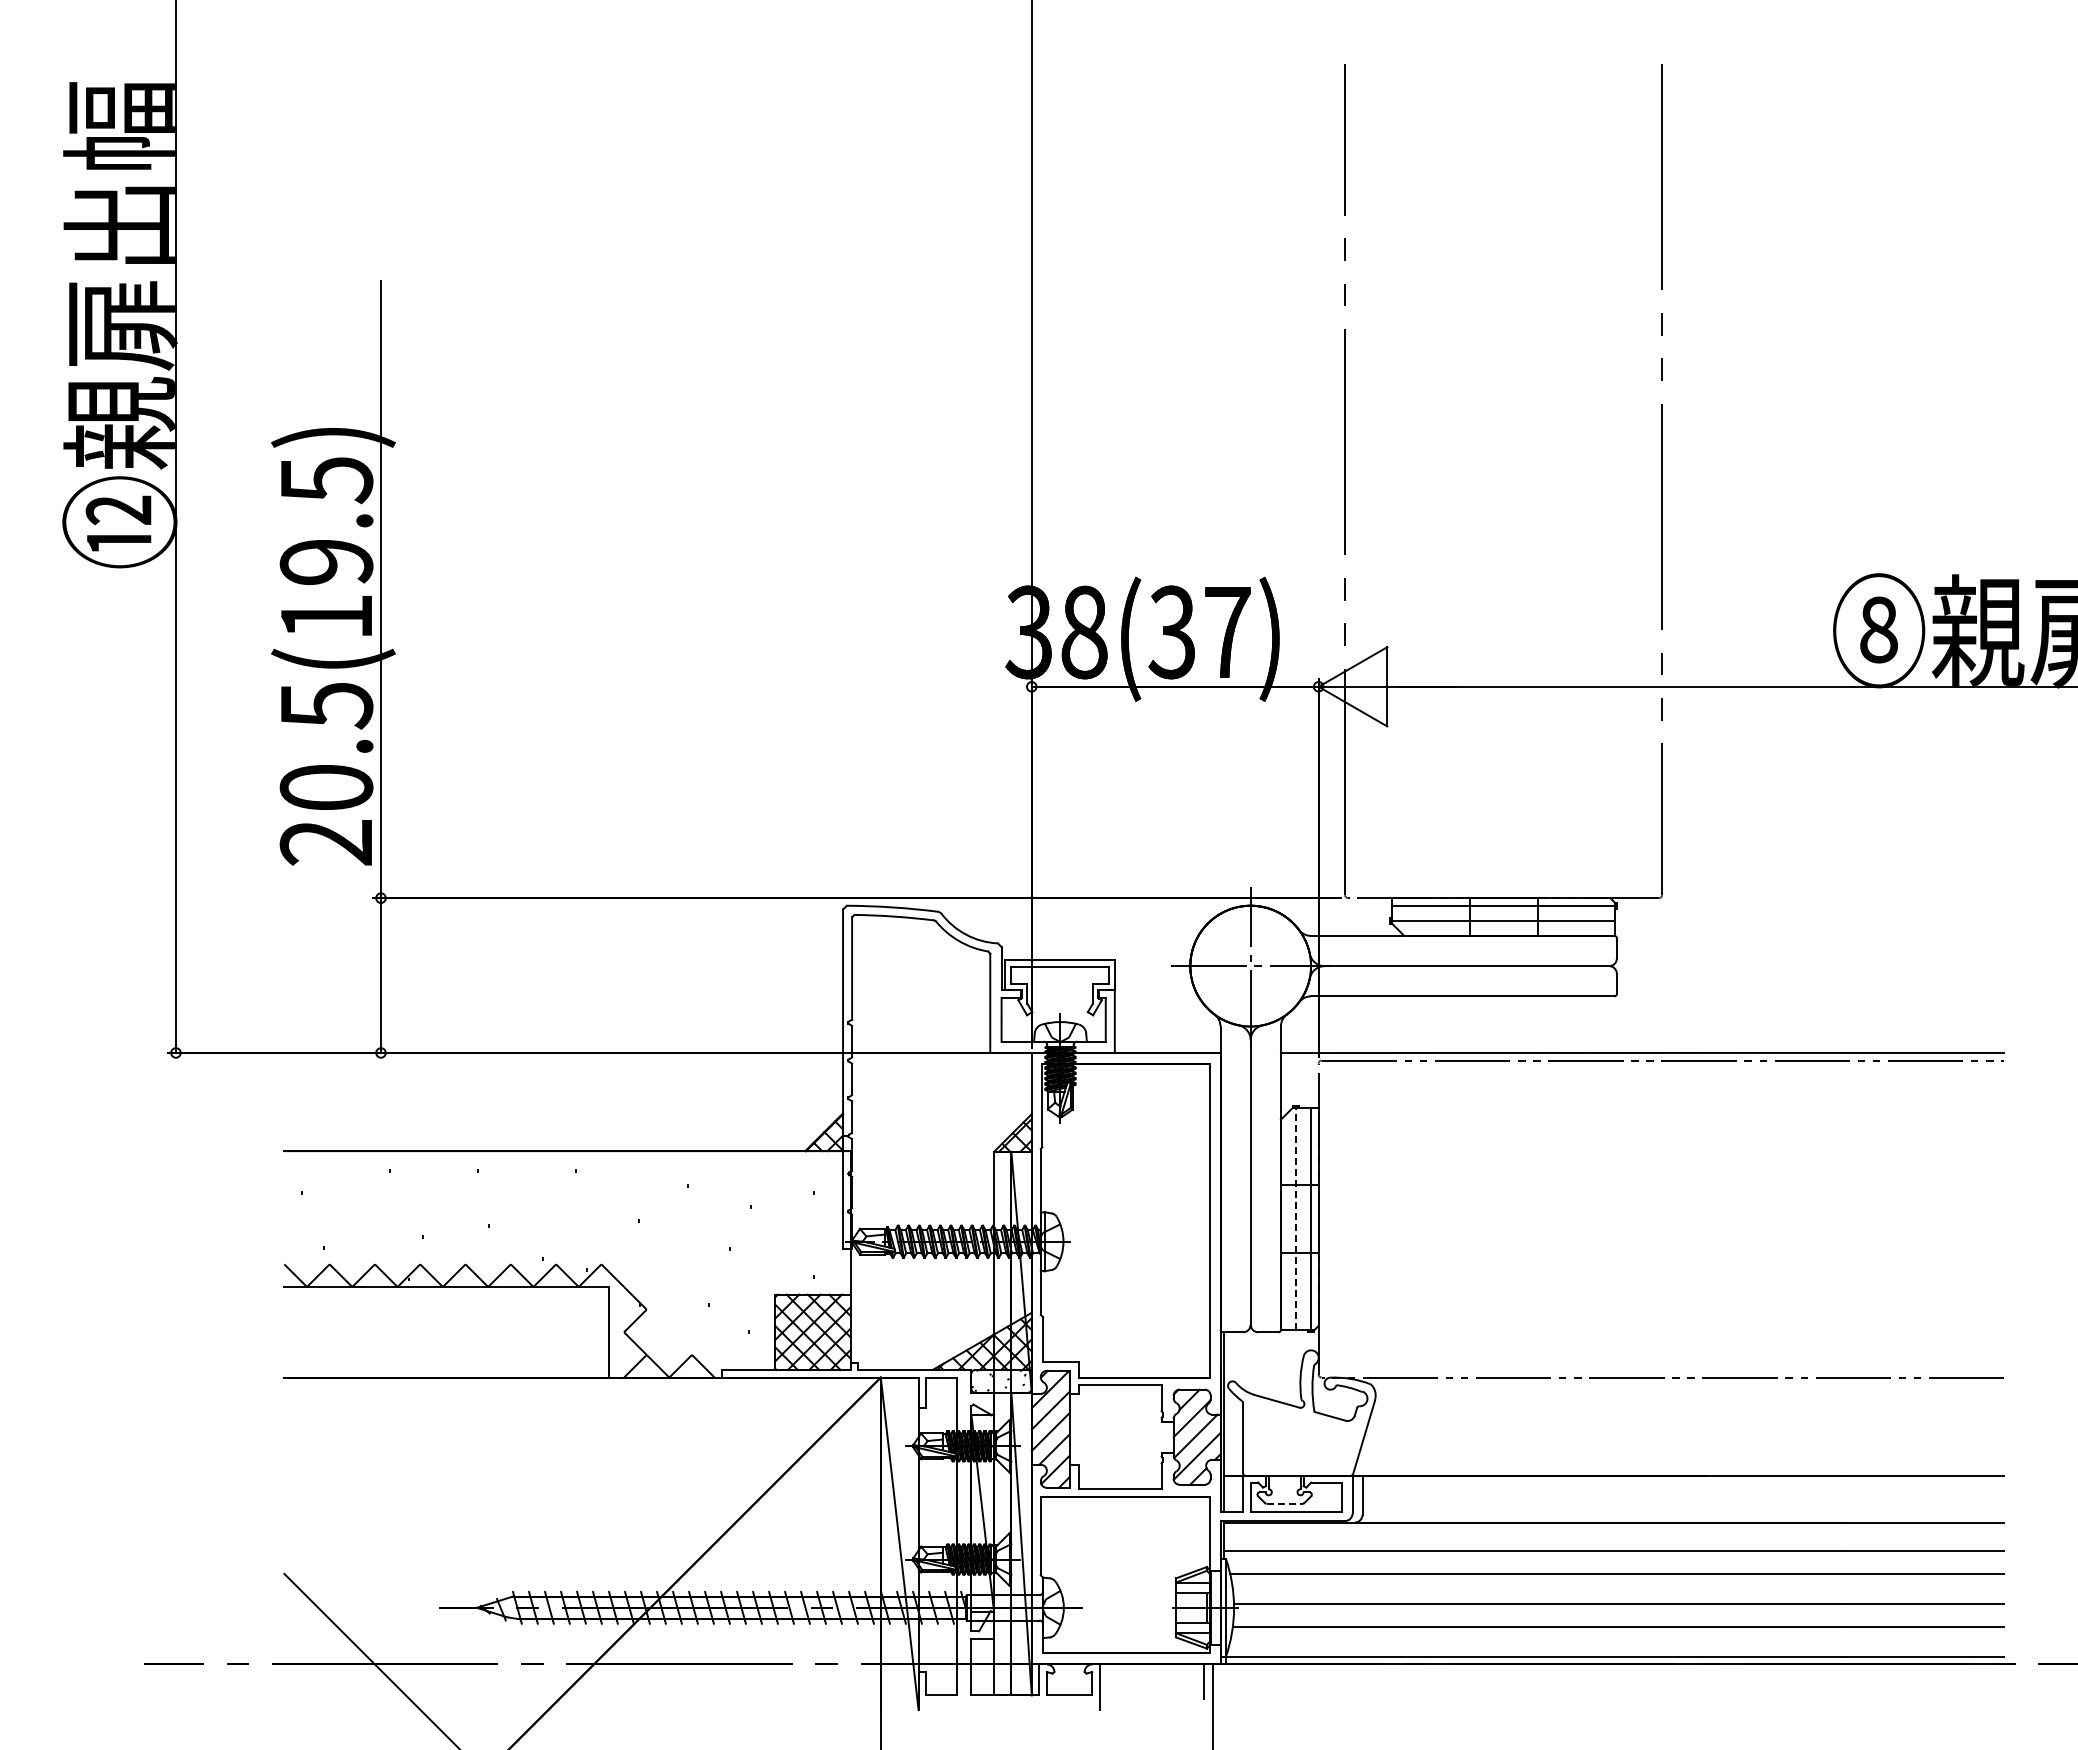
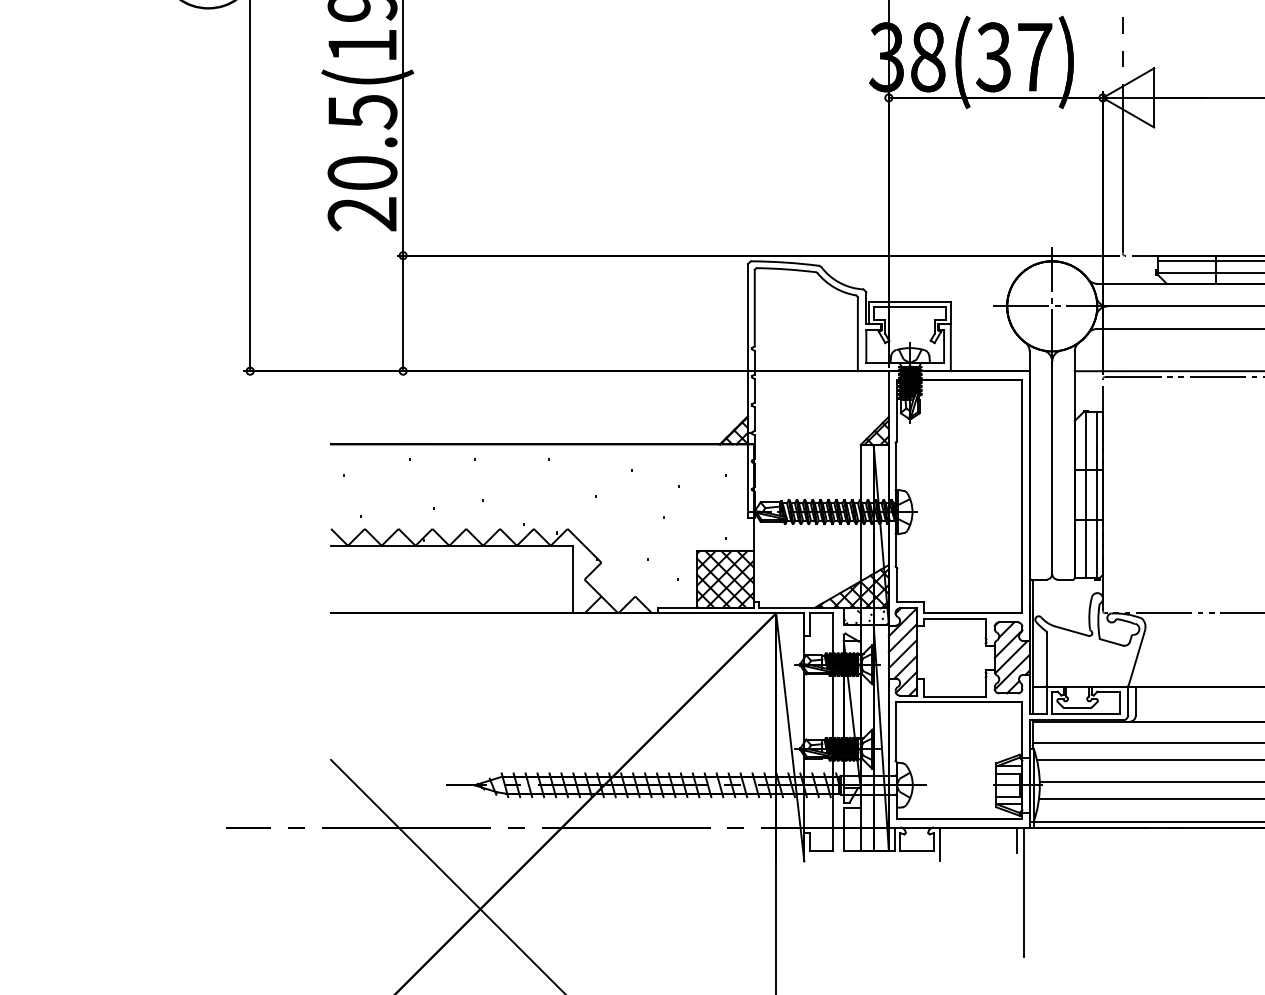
line: (1295, 1217) -> (1085, 493), dashed -> solid
line: (1285, 1503) -> (1078, 707), dashed -> solid

